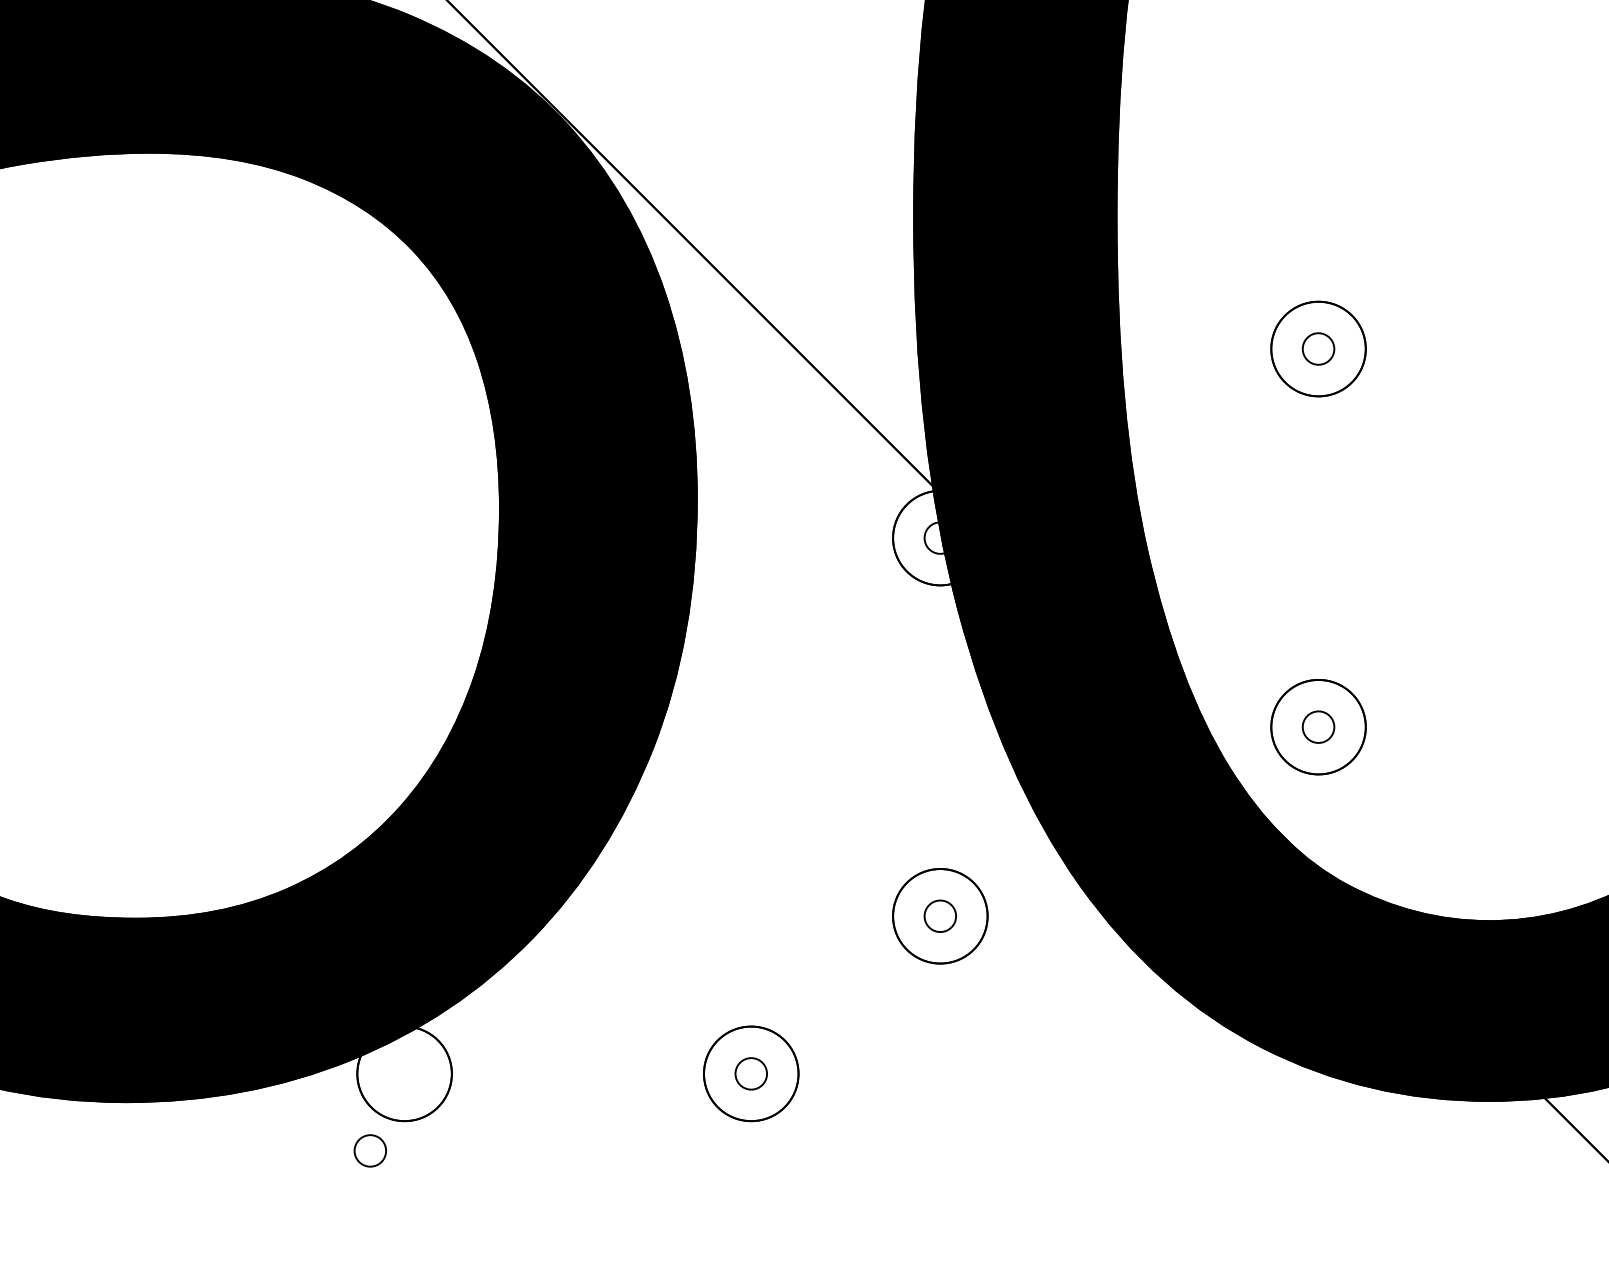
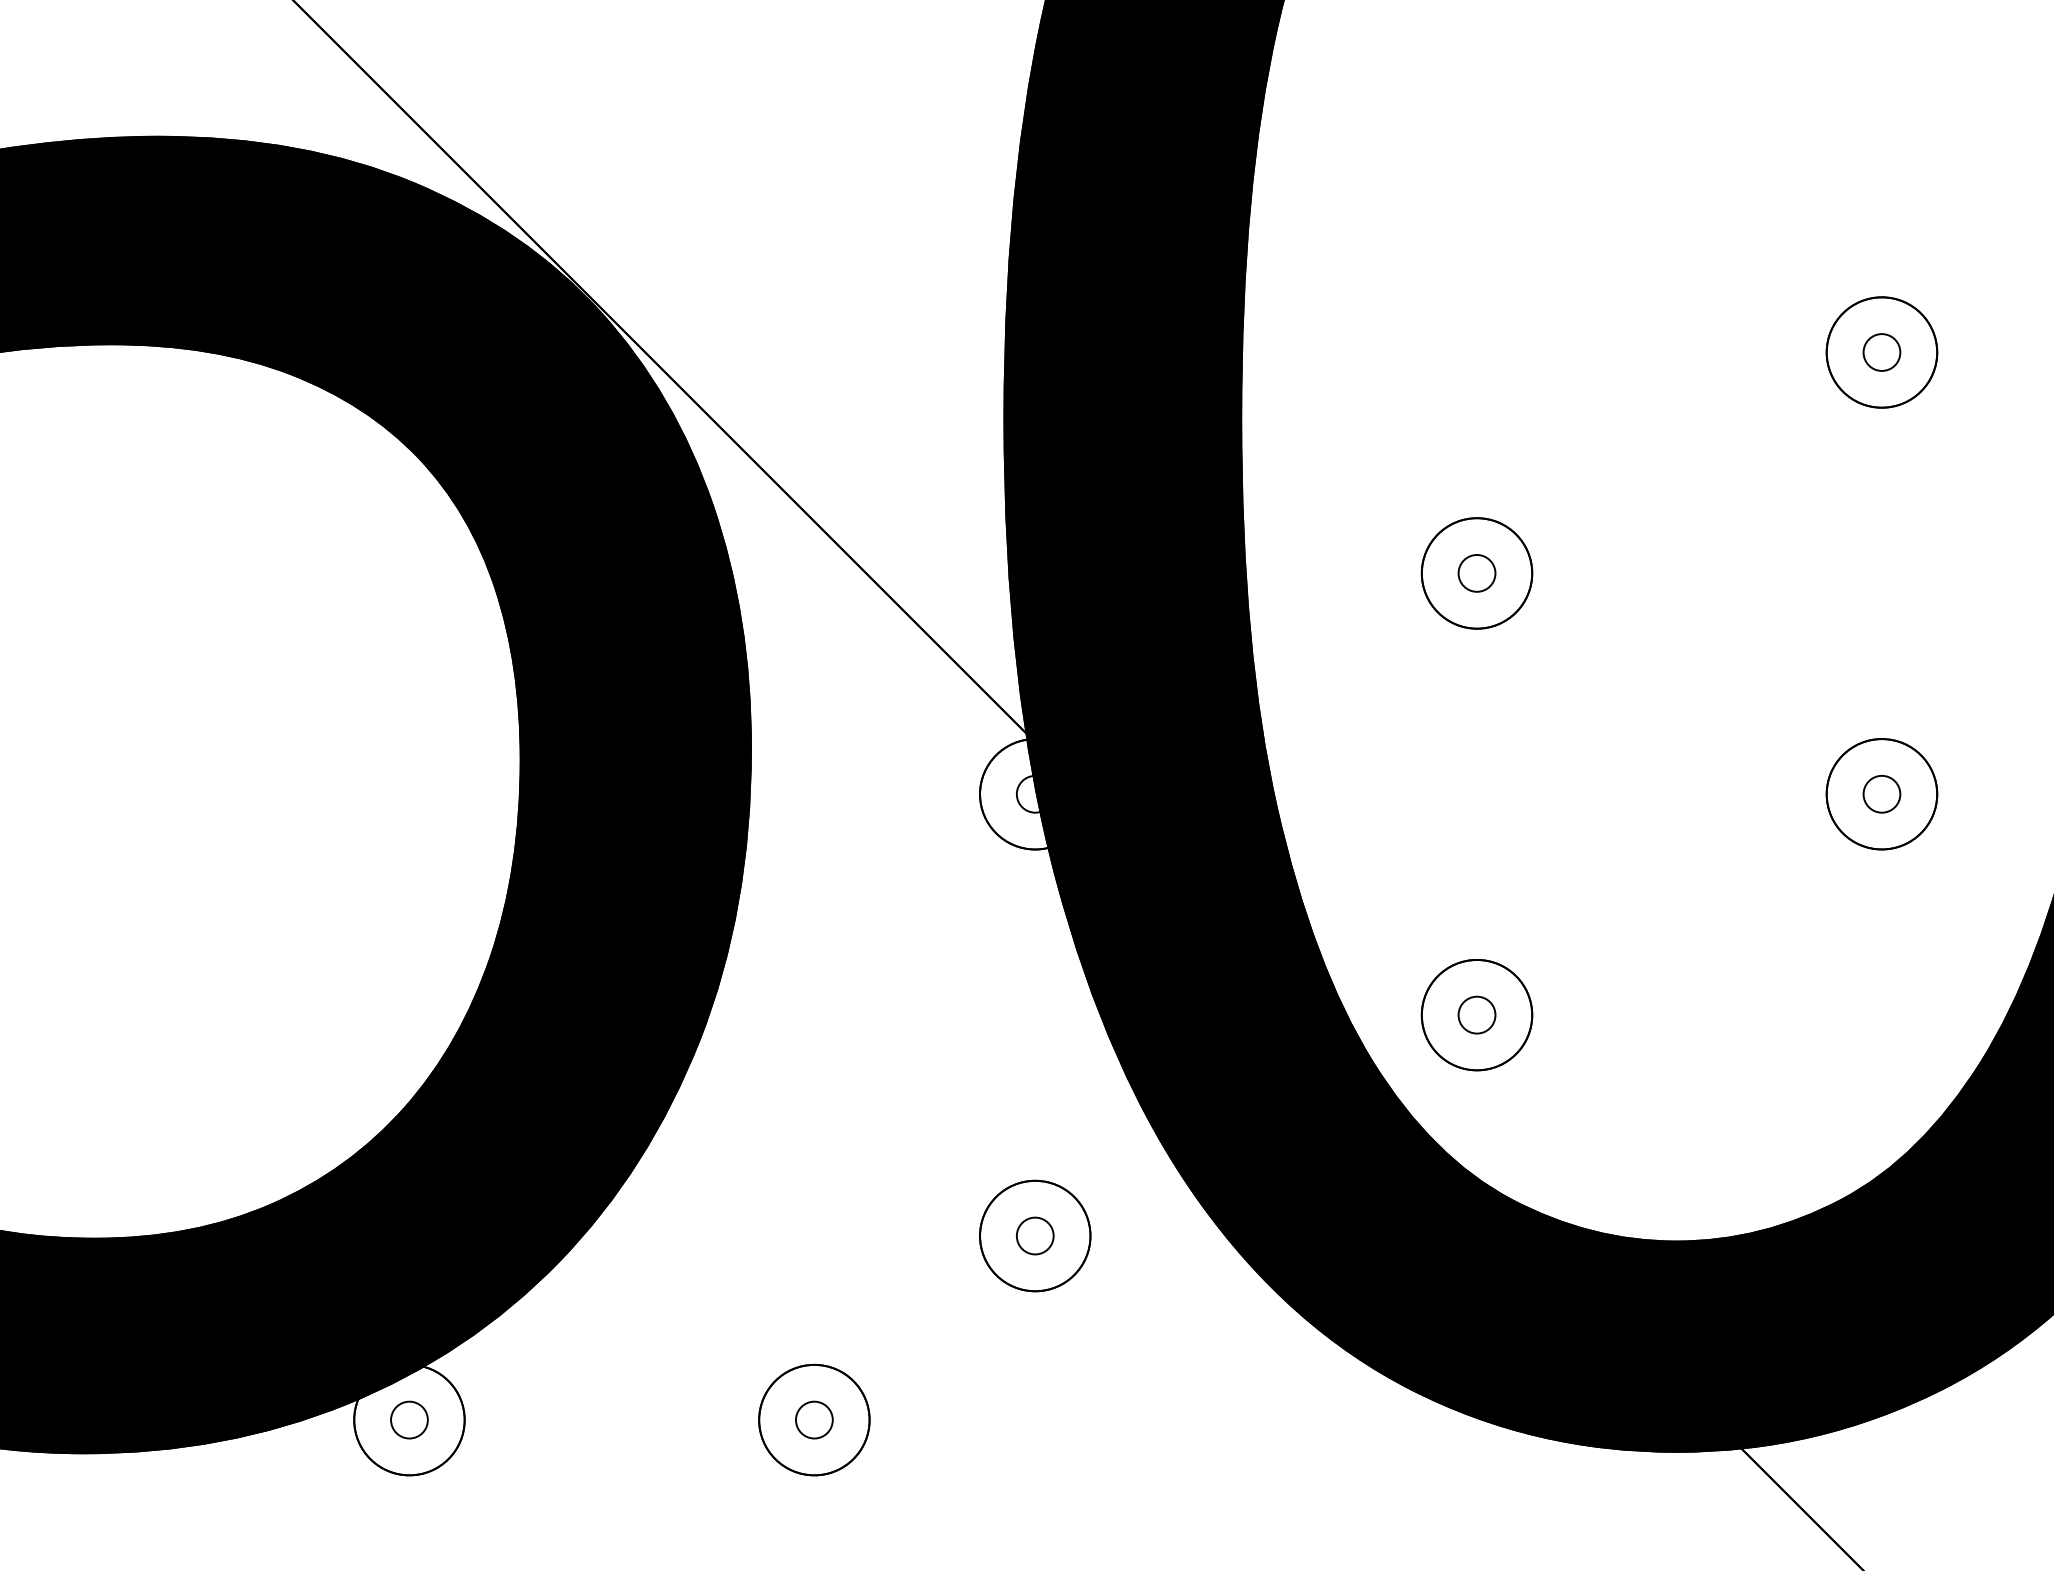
part: (370, 1150) -> (409, 1419), moved

